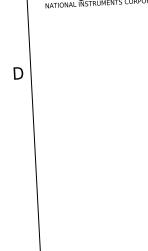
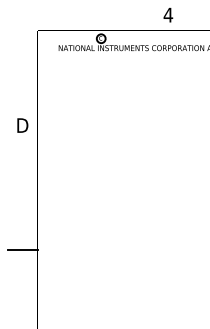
line: (23, 178) -> (22, 249), added

